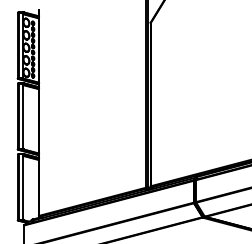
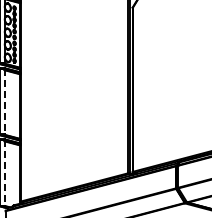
line: (23, 116) -> (4, 101), solid -> dashed
line: (23, 187) -> (4, 173), solid -> dashed

